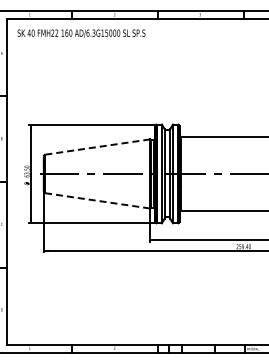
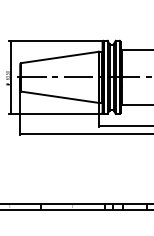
line: (97, 147) -> (59, 57), dashed -> solid
line: (98, 200) -> (60, 97), dashed -> solid

